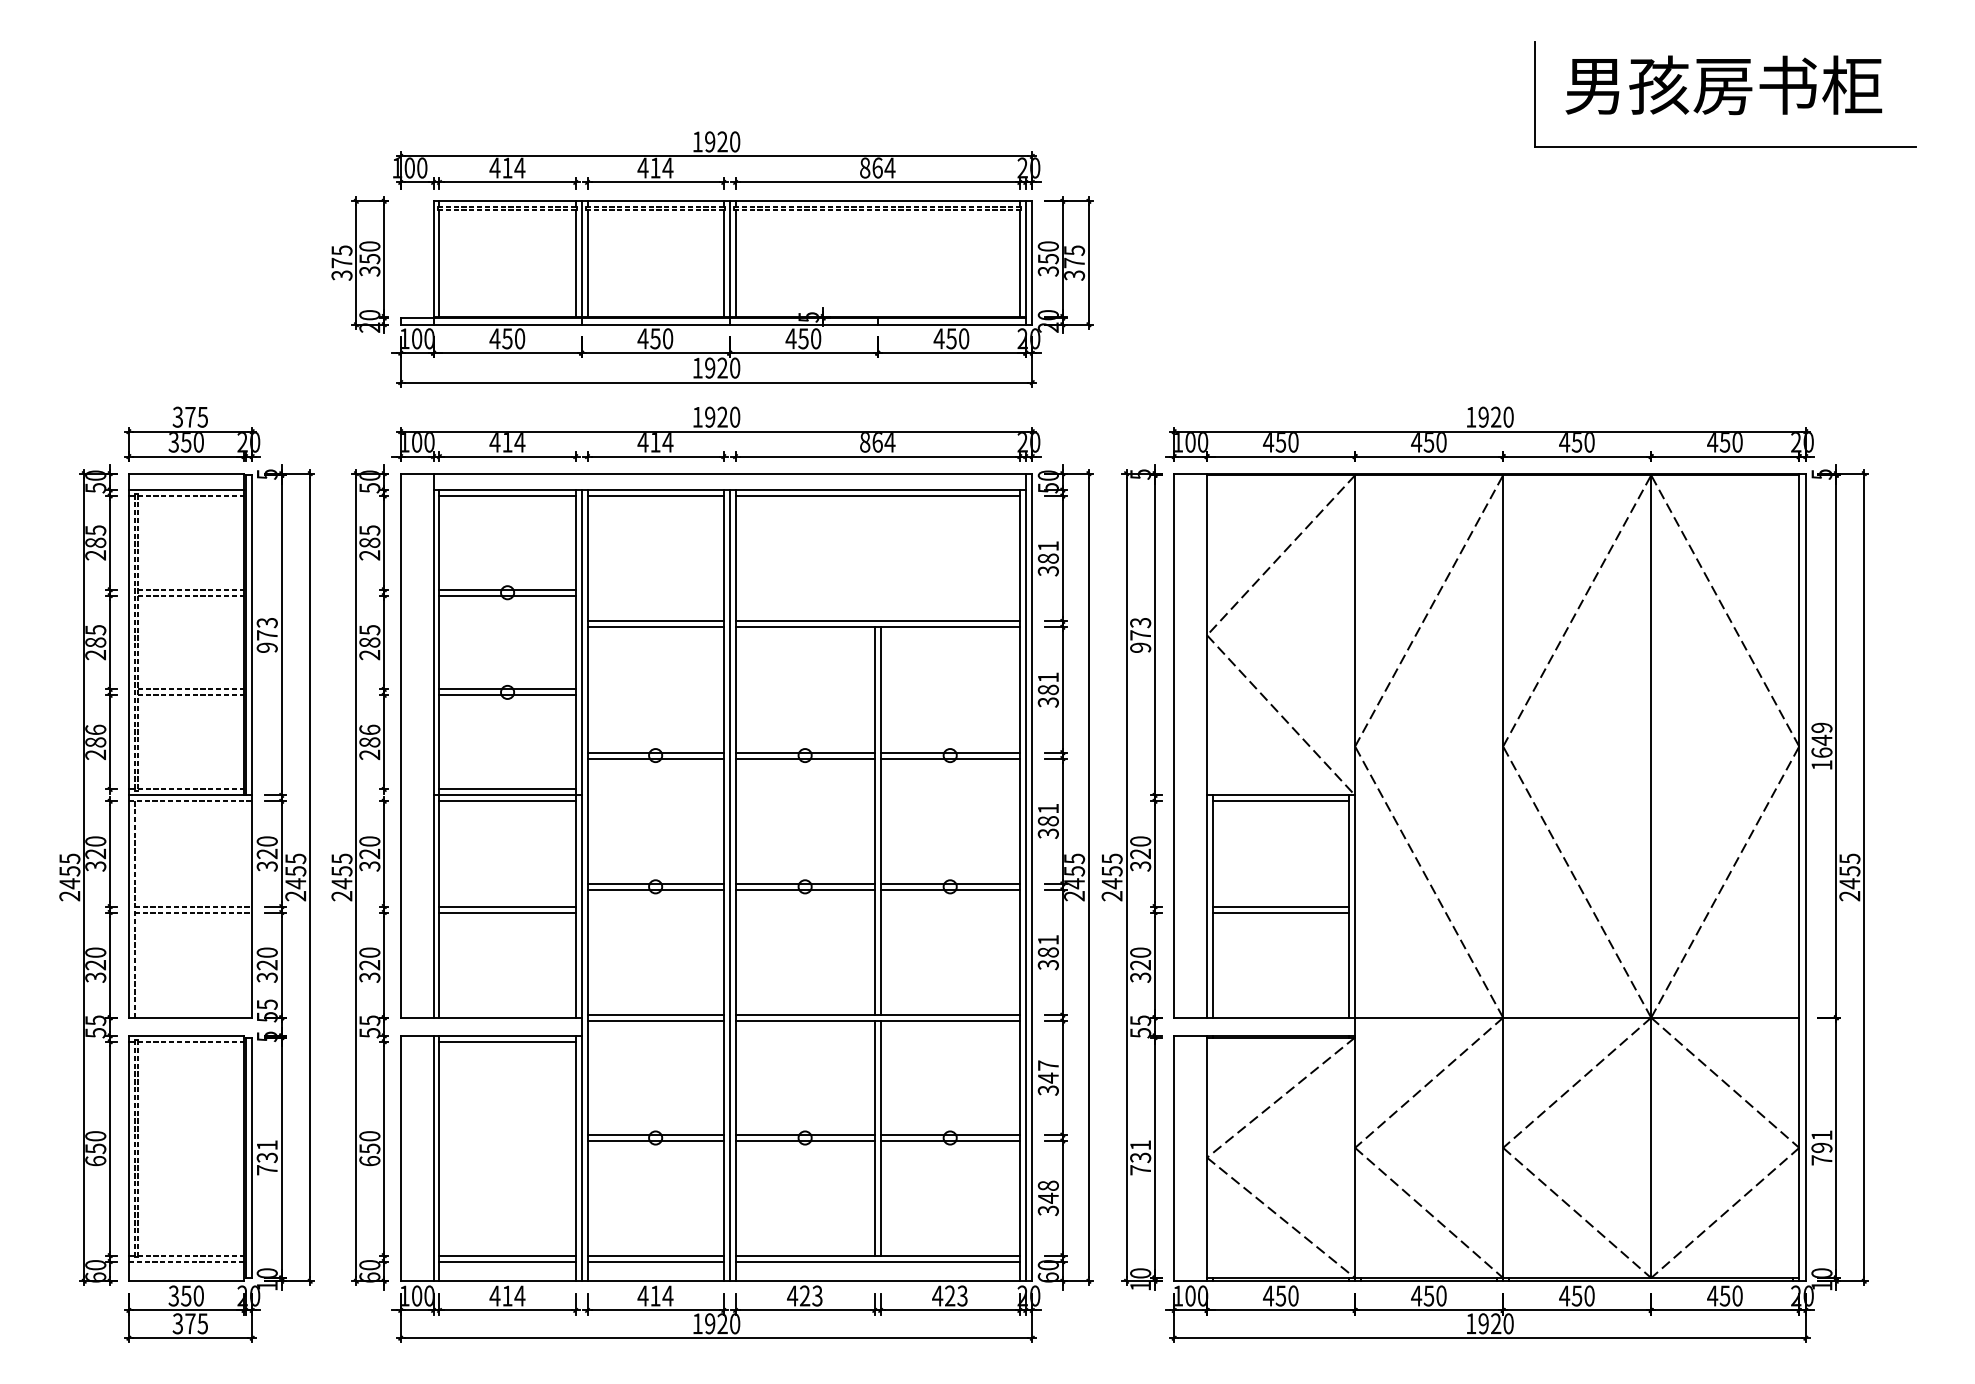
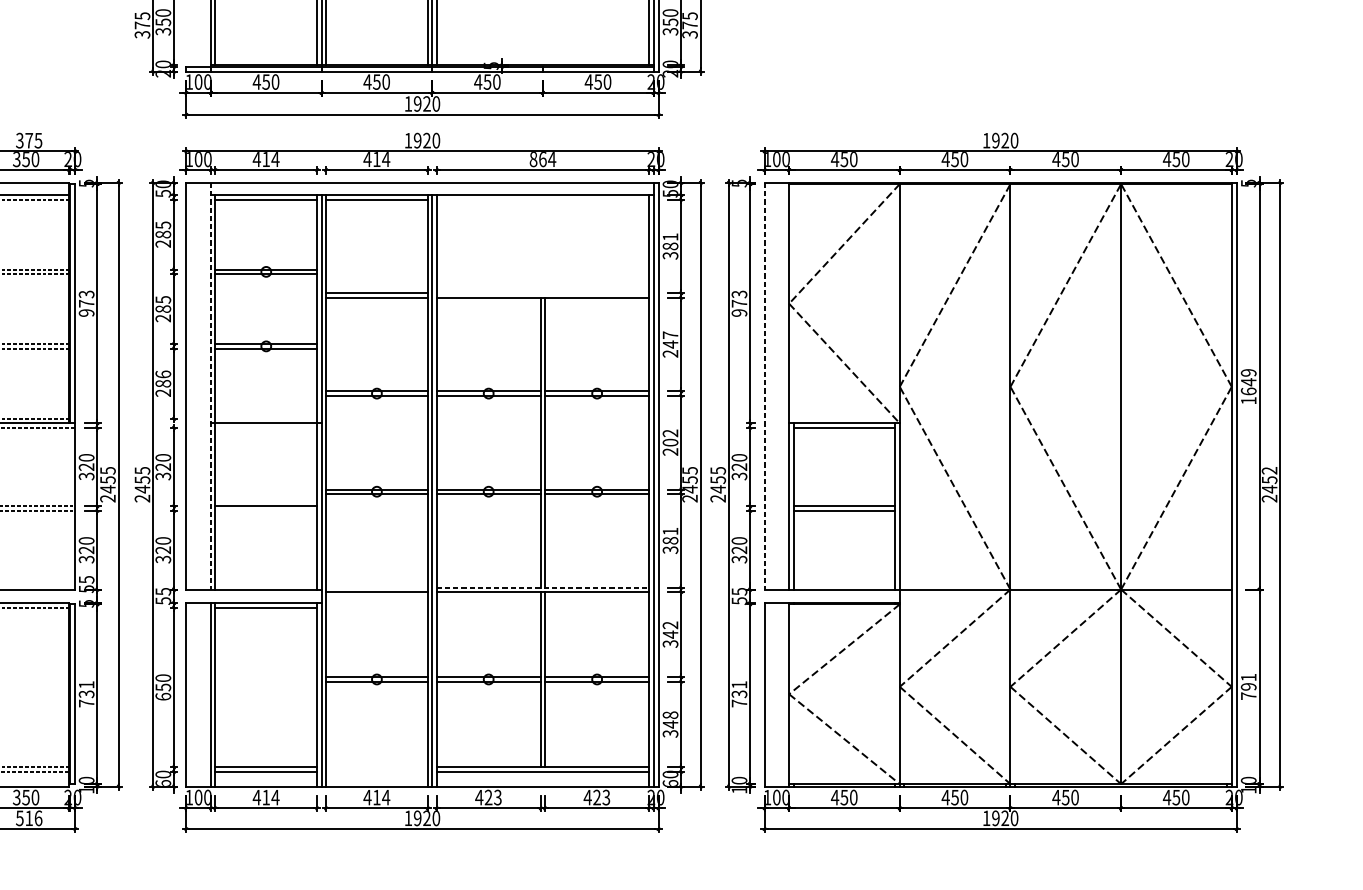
line: (877, 496) -> (542, 199), removed
line: (877, 621) -> (542, 293), removed
text: (1047, 689) -> (669, 344), 381 -> 247
line: (433, 746) -> (210, 386), solid -> dashed
line: (1174, 746) -> (764, 386), solid -> dashed
line: (507, 789) -> (266, 418), removed
line: (507, 801) -> (266, 427), removed
text: (1047, 820) -> (669, 442), 381 -> 202
text: (1849, 858) -> (1269, 470), 2455 -> 2452
line: (507, 912) -> (266, 510), removed
line: (655, 1015) -> (376, 587), removed
line: (878, 1015) -> (543, 587), solid -> dashed
text: (1047, 1065) -> (669, 625), 347 -> 342
line: (655, 1255) -> (376, 767), removed
line: (655, 1261) -> (376, 771), removed
text: (190, 1323) -> (29, 818), 375 -> 516

